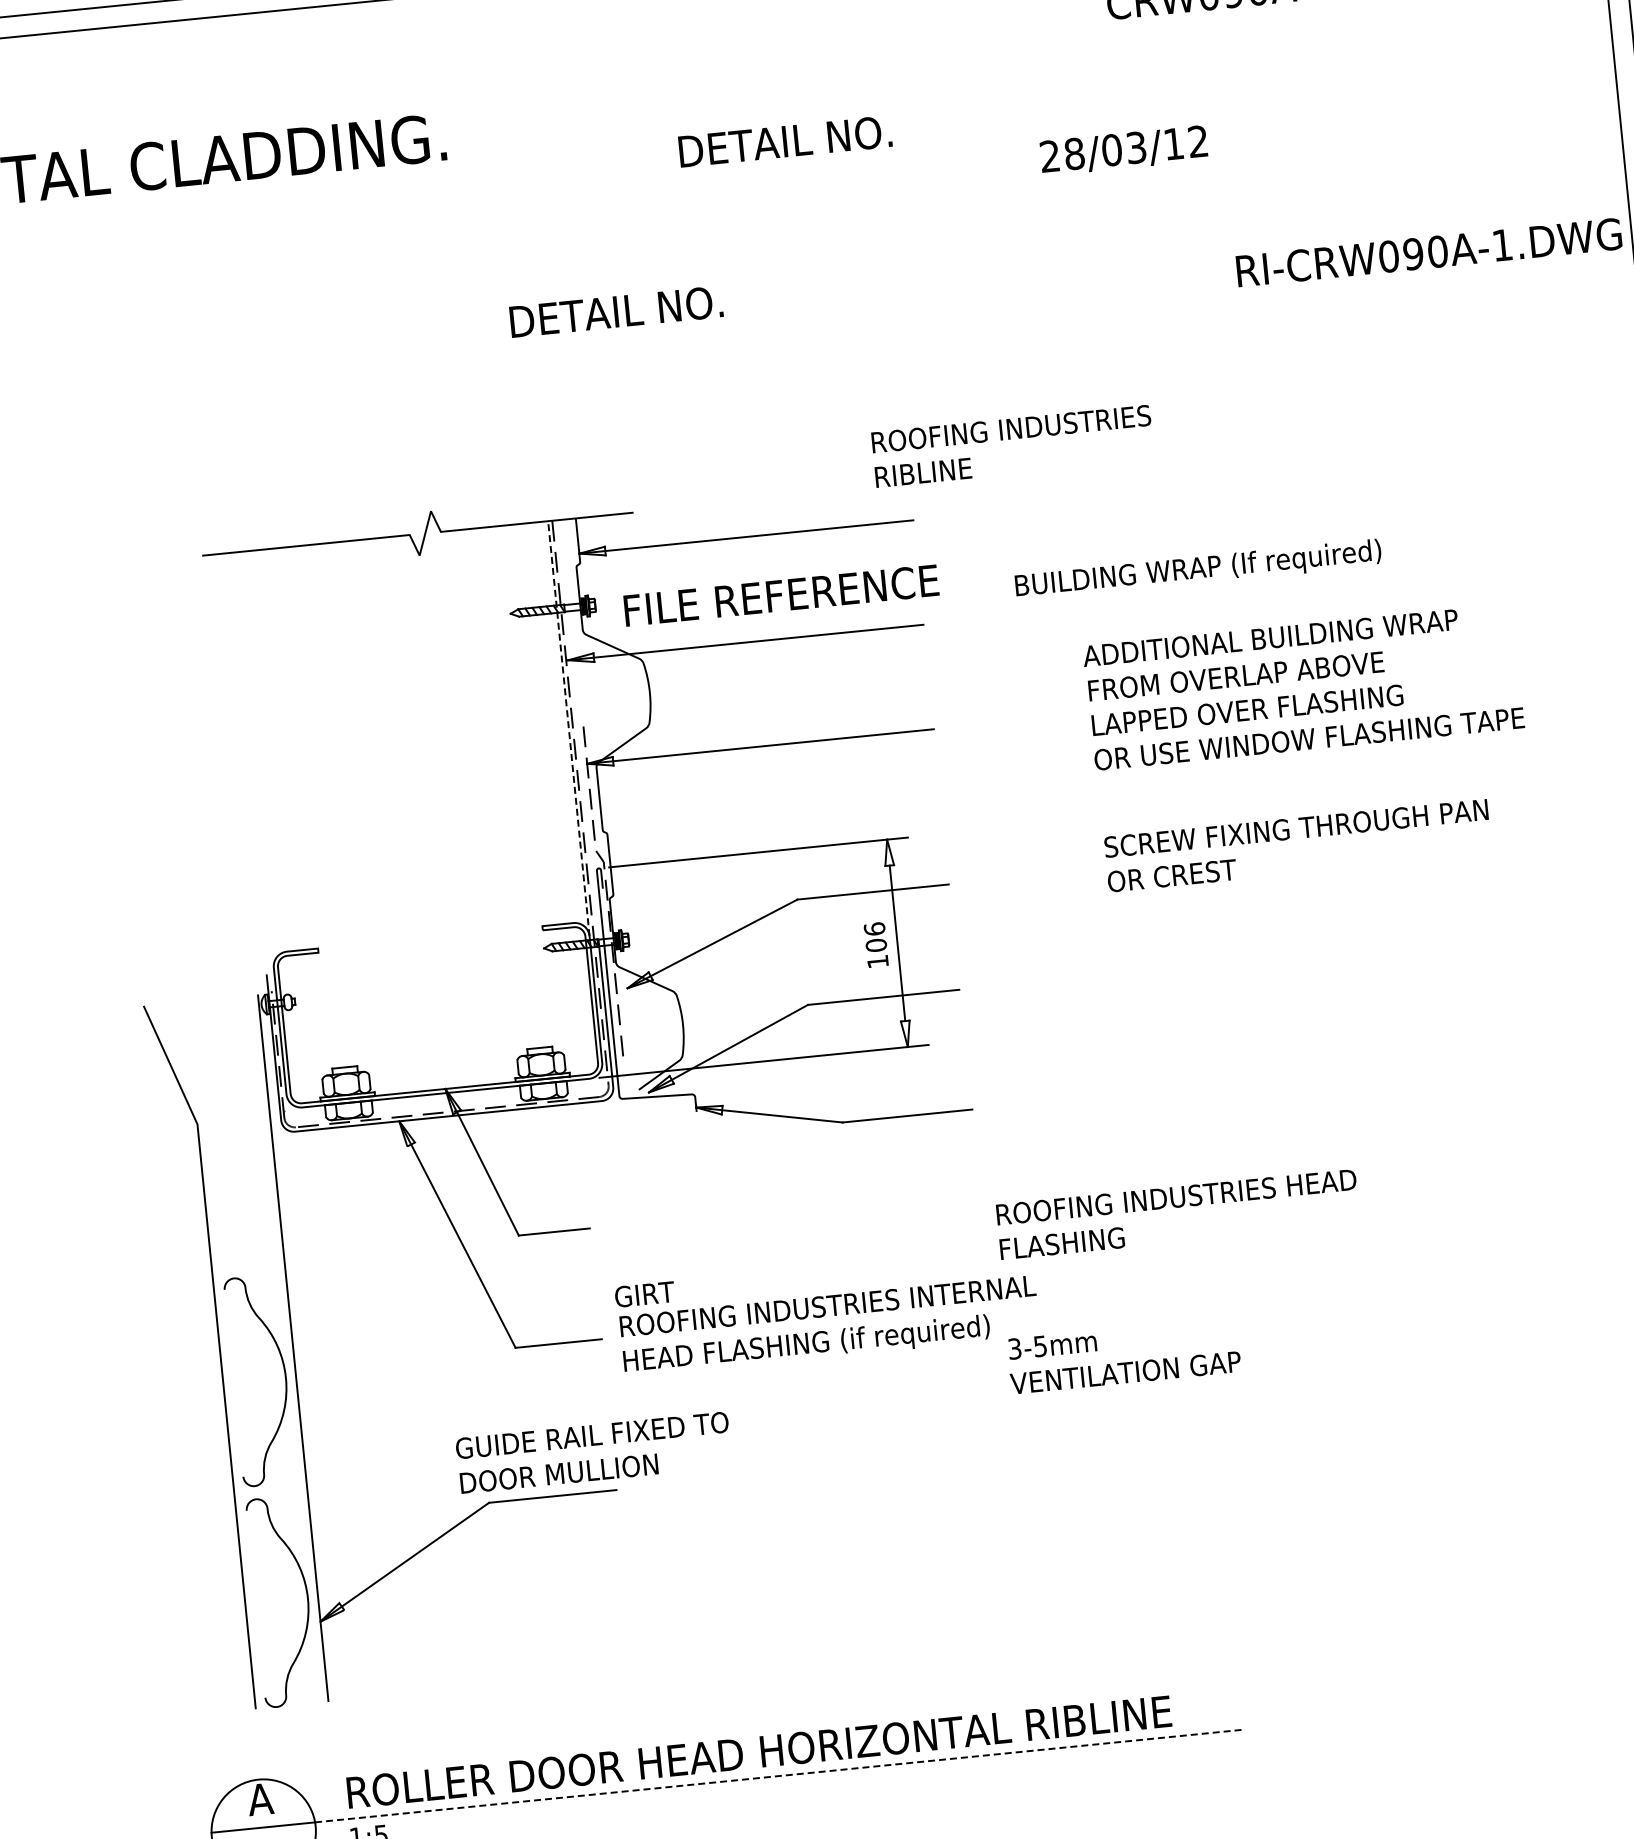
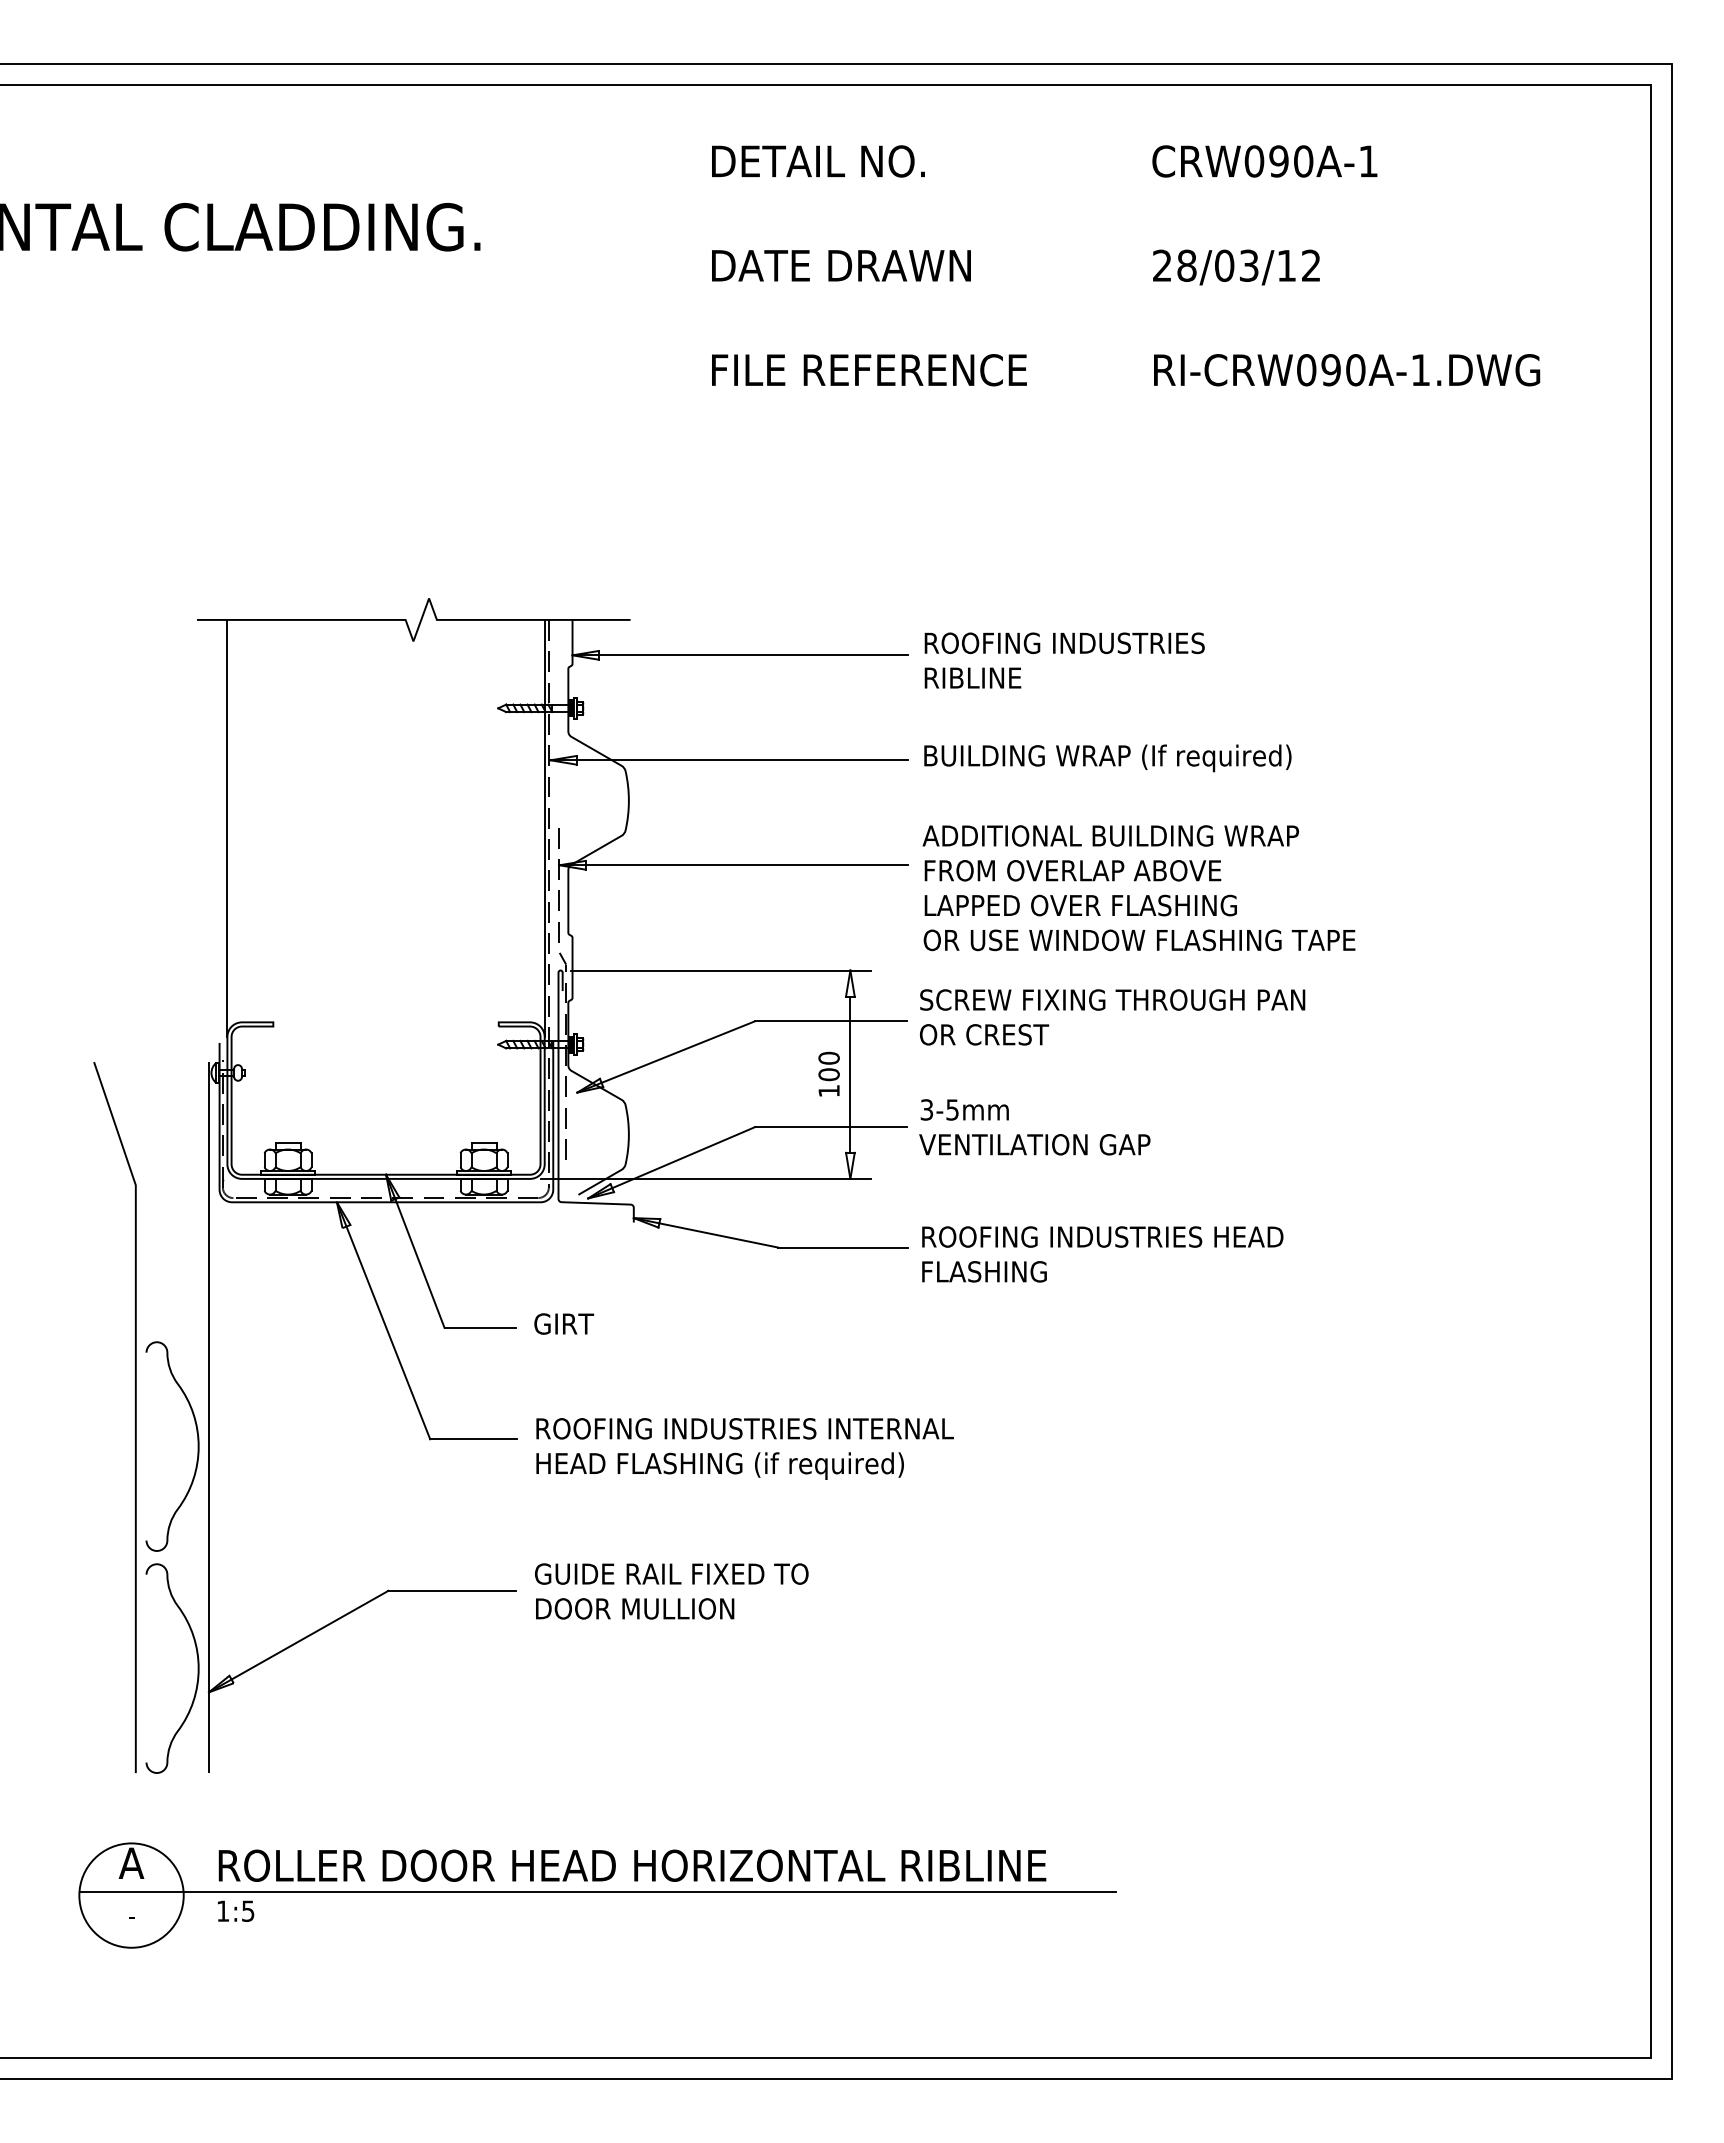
text: (821, 137) -> (854, 265), DETAIL NO. -> DATE DRAWN
text: (1124, 150) -> (1236, 267), moved
text: (1429, 252) -> (1347, 370), moved
text: (616, 311) -> (818, 161), moved
text: (1012, 446) -> (1064, 660), moved
text: (1198, 570) -> (1107, 758), moved
text: (781, 595) -> (869, 370), moved
text: (1303, 687) -> (1138, 888), moved
line: (568, 728) -> (544, 828), dashed -> solid
line: (253, 759) -> (227, 827), added
text: (1297, 845) -> (1112, 1017), moved
text: (874, 928) -> (828, 1057), 106 -> 100
text: (1177, 1214) -> (1102, 1254), moved
text: (645, 1293) -> (564, 1323), moved
text: (1123, 1355) -> (1034, 1127), moved
text: (593, 1452) -> (671, 1591), moved
line: (779, 1775) -> (650, 1891), dashed -> solid

